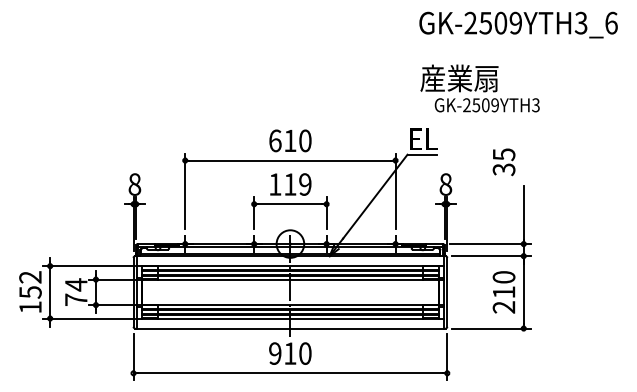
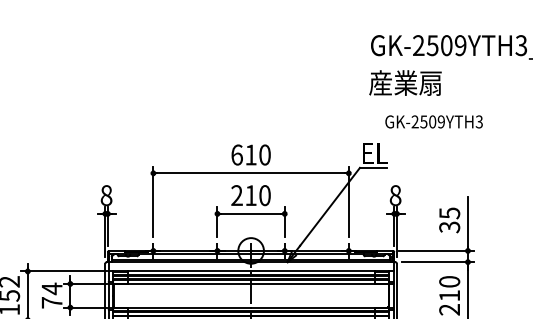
text: (459, 78) -> (405, 83), moved
text: (503, 162) -> (449, 220), moved
text: (290, 184) -> (251, 195), 119 -> 210

